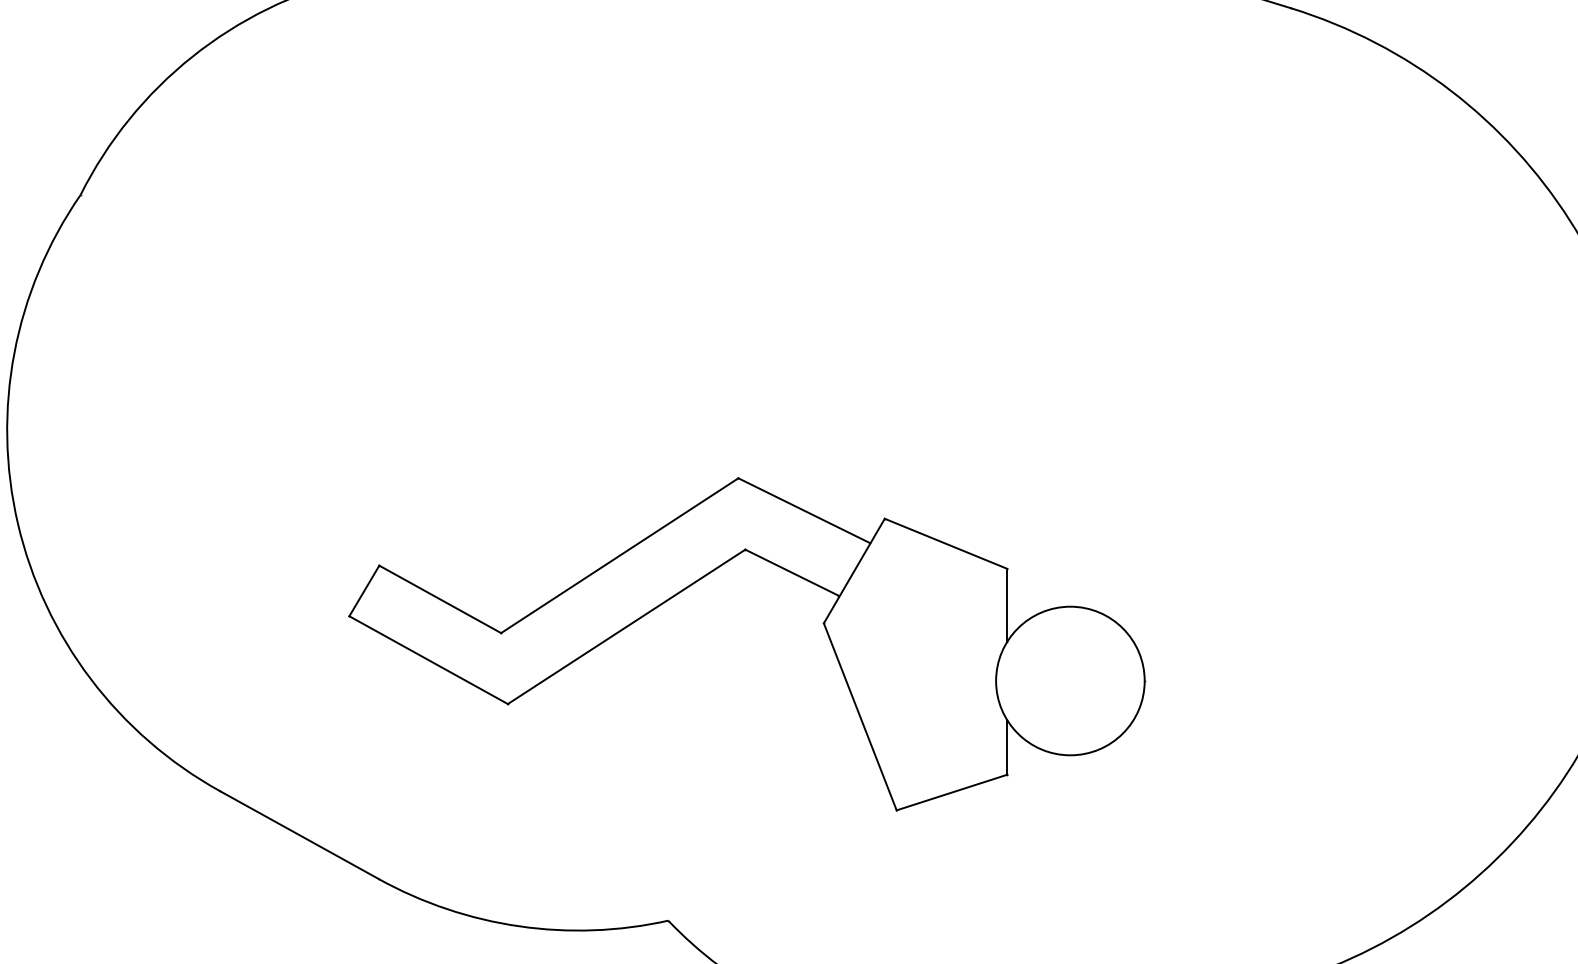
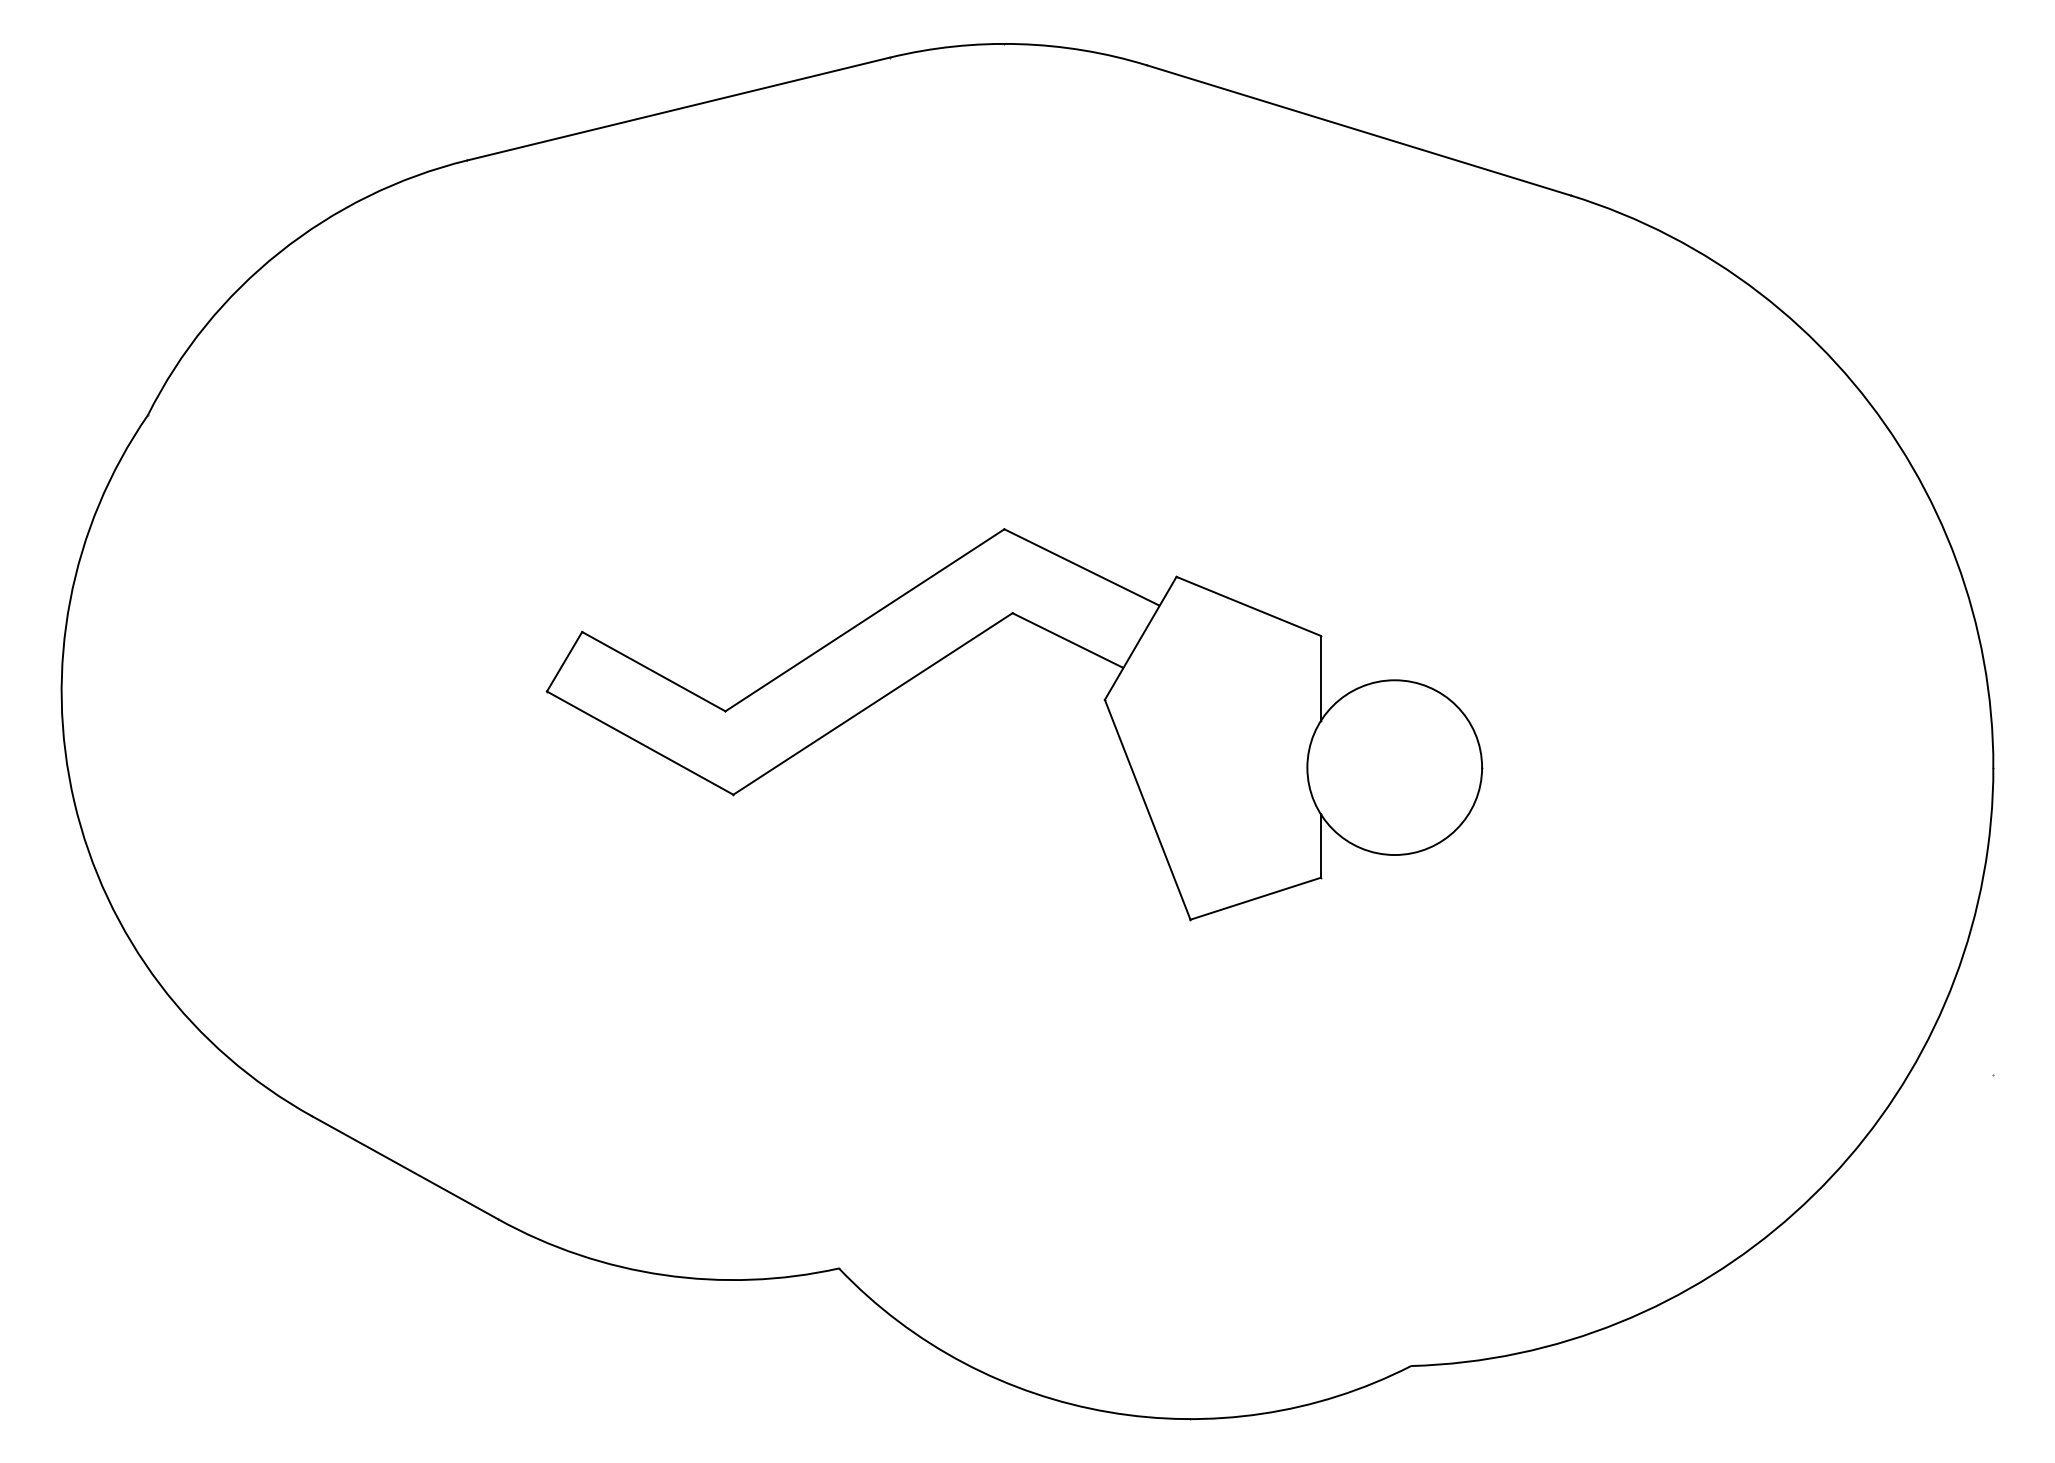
part: (822, 623) -> (1103, 700), moved

